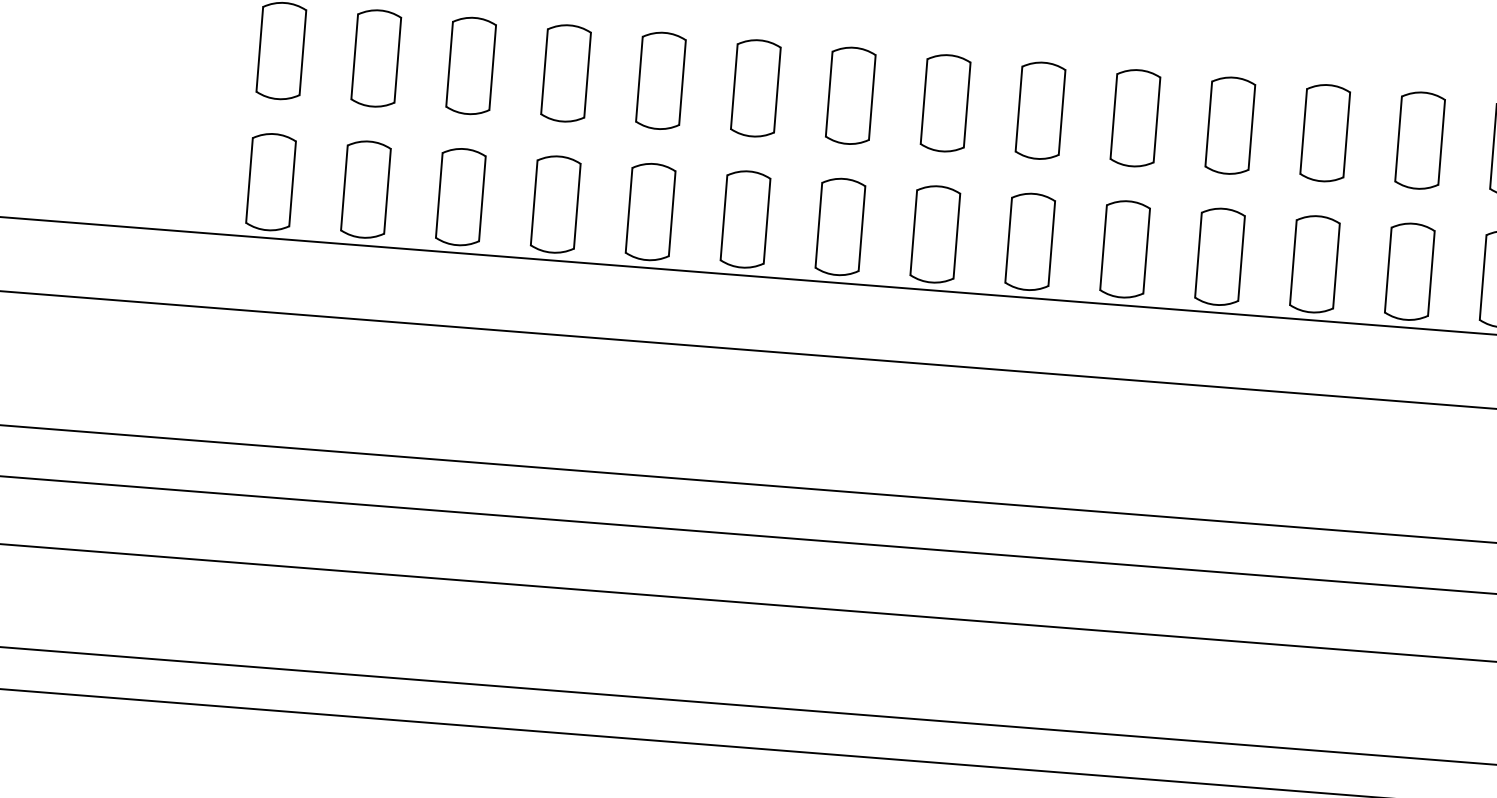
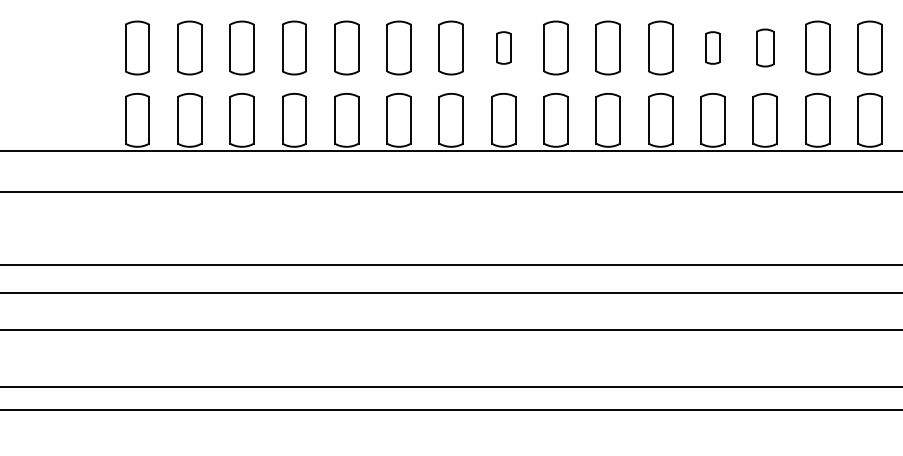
part: (945, 102) -> (503, 47), size x0.6
part: (1324, 132) -> (712, 47), size x0.6
part: (1418, 139) -> (764, 47), size x0.7

